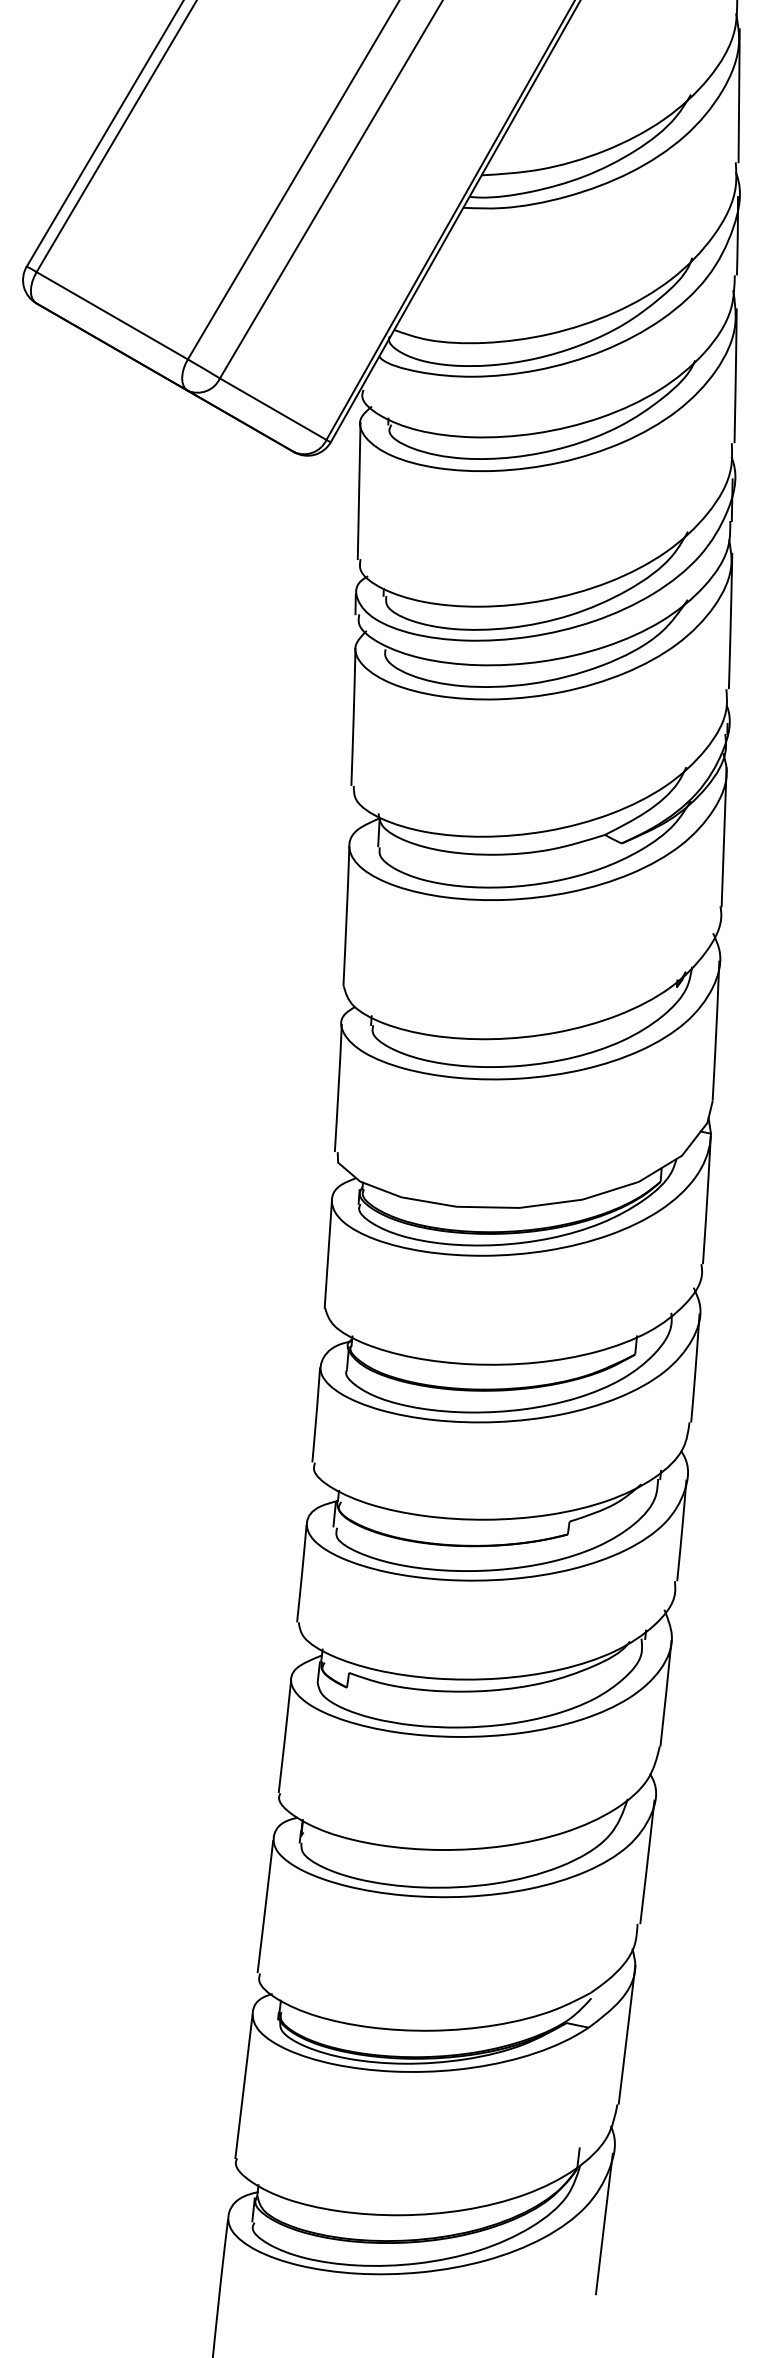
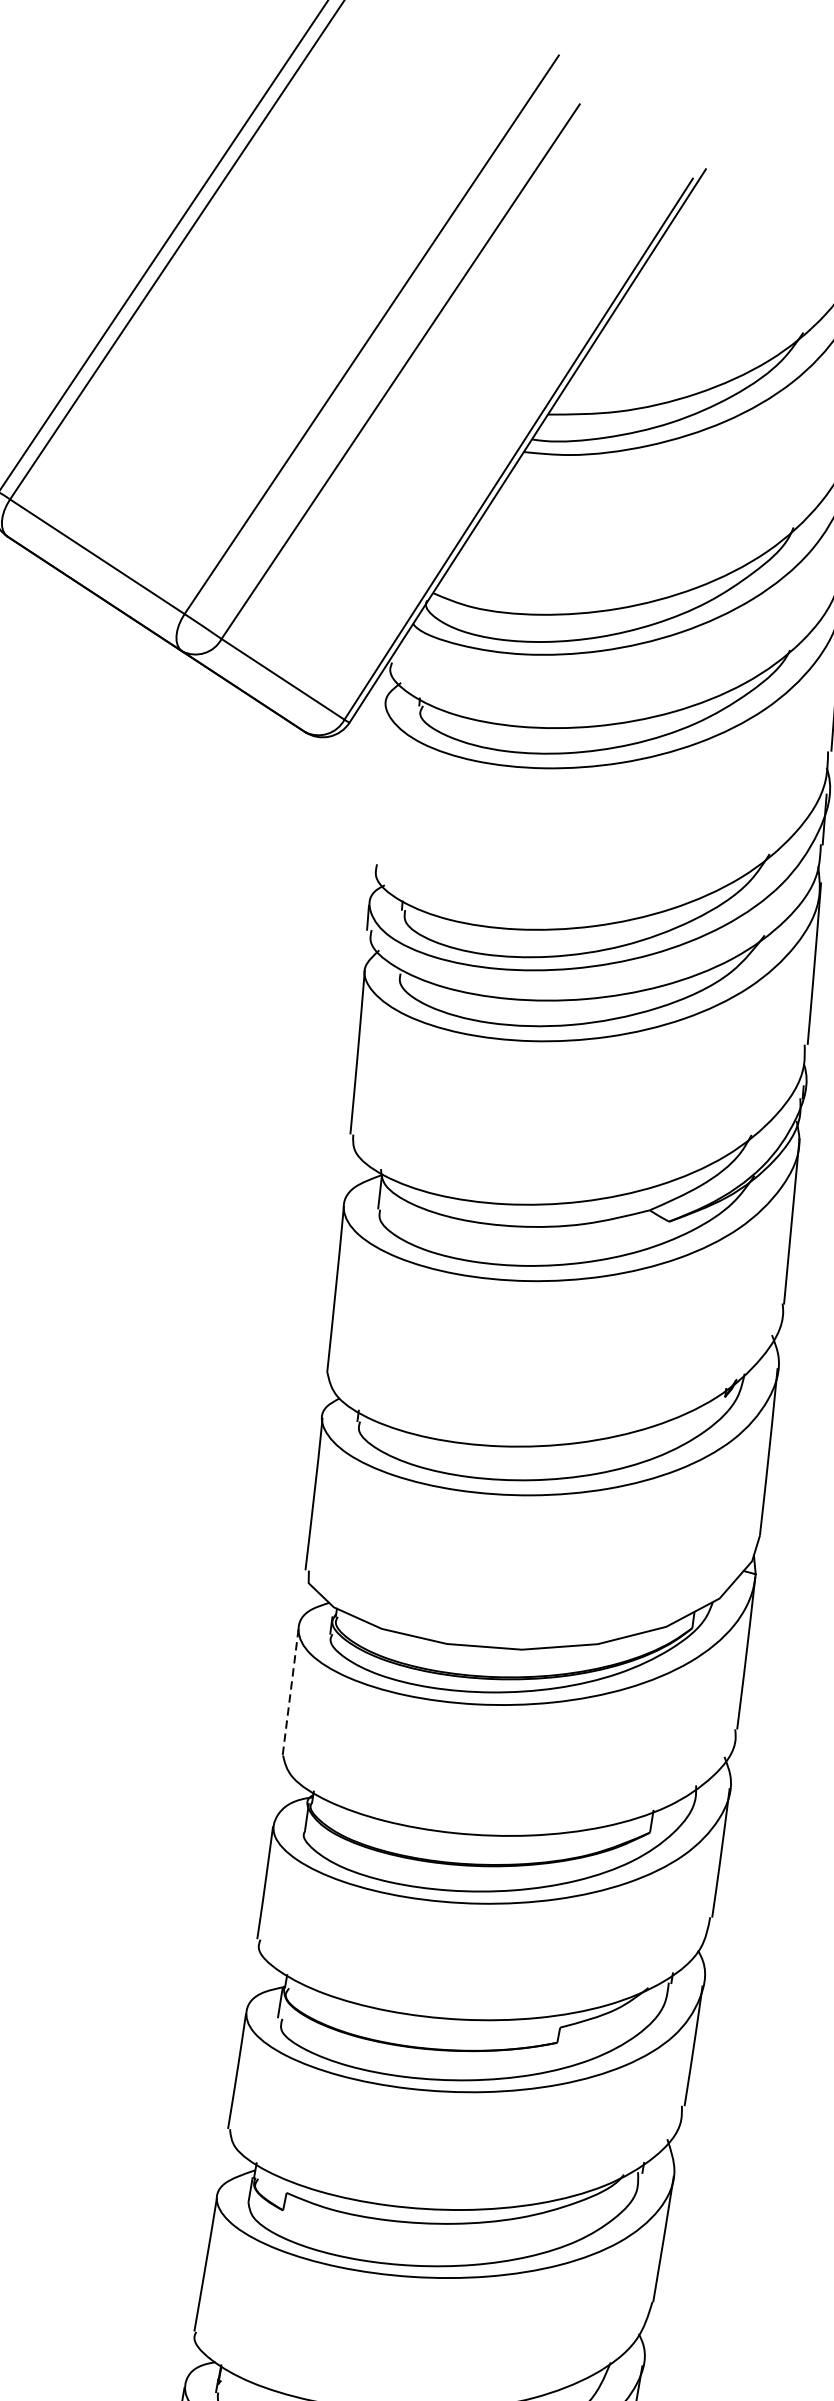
line: (358, 490) -> (379, 782), removed
line: (328, 1255) -> (290, 1693), solid -> dashed

